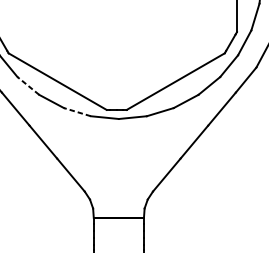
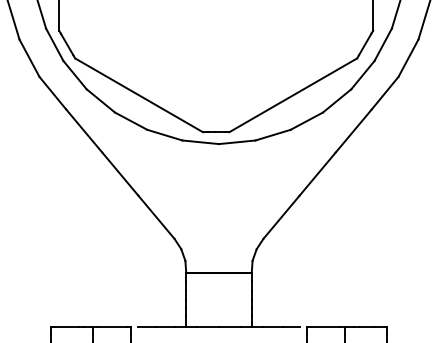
line: (28, 85) -> (100, 100), dashed -> solid
line: (77, 112) -> (164, 135), dashed -> solid

